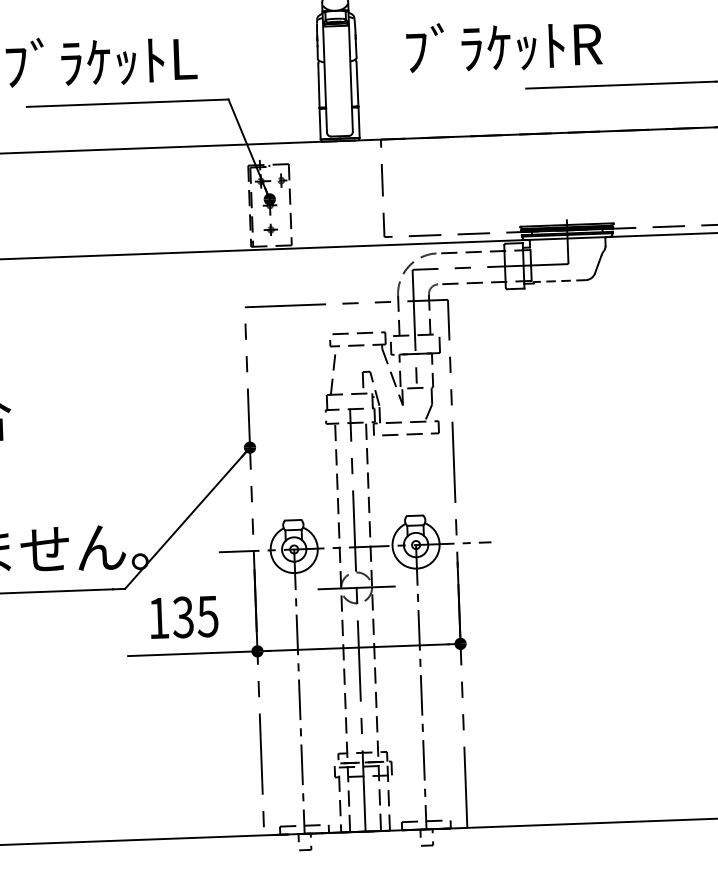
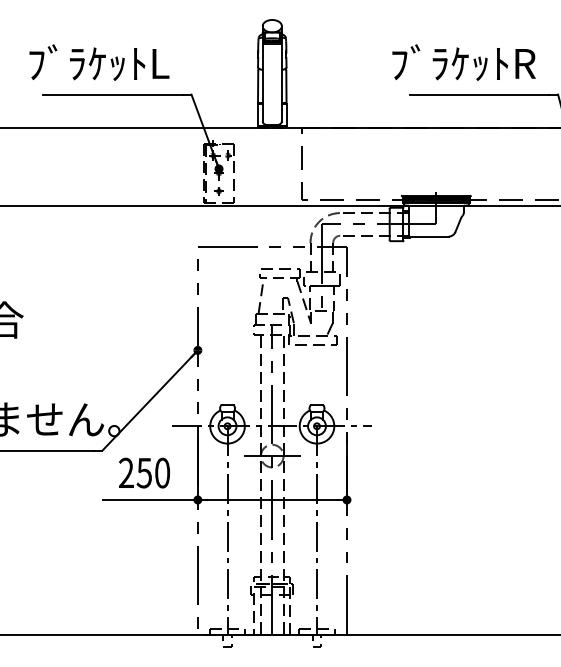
text: (503, 45) -> (463, 62), moved
line: (559, 280) -> (429, 236), dashed -> solid
text: (183, 616) -> (144, 472), 135 -> 250

